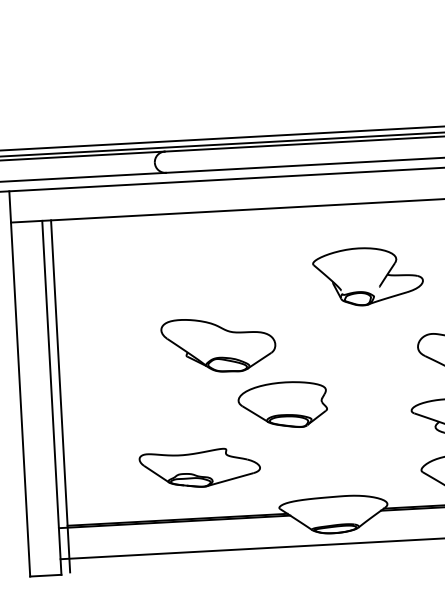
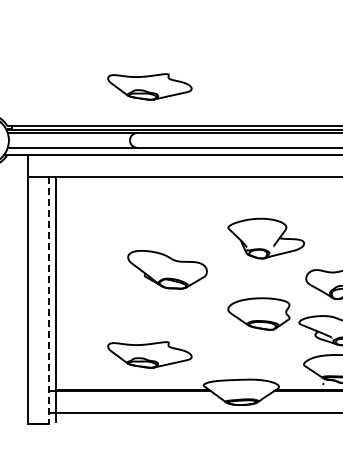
part: (178, 84) -> (149, 86), added
part: (367, 276) -> (265, 238), moved
line: (52, 398) -> (49, 300), solid -> dashed
part: (282, 404) -> (258, 313), moved

